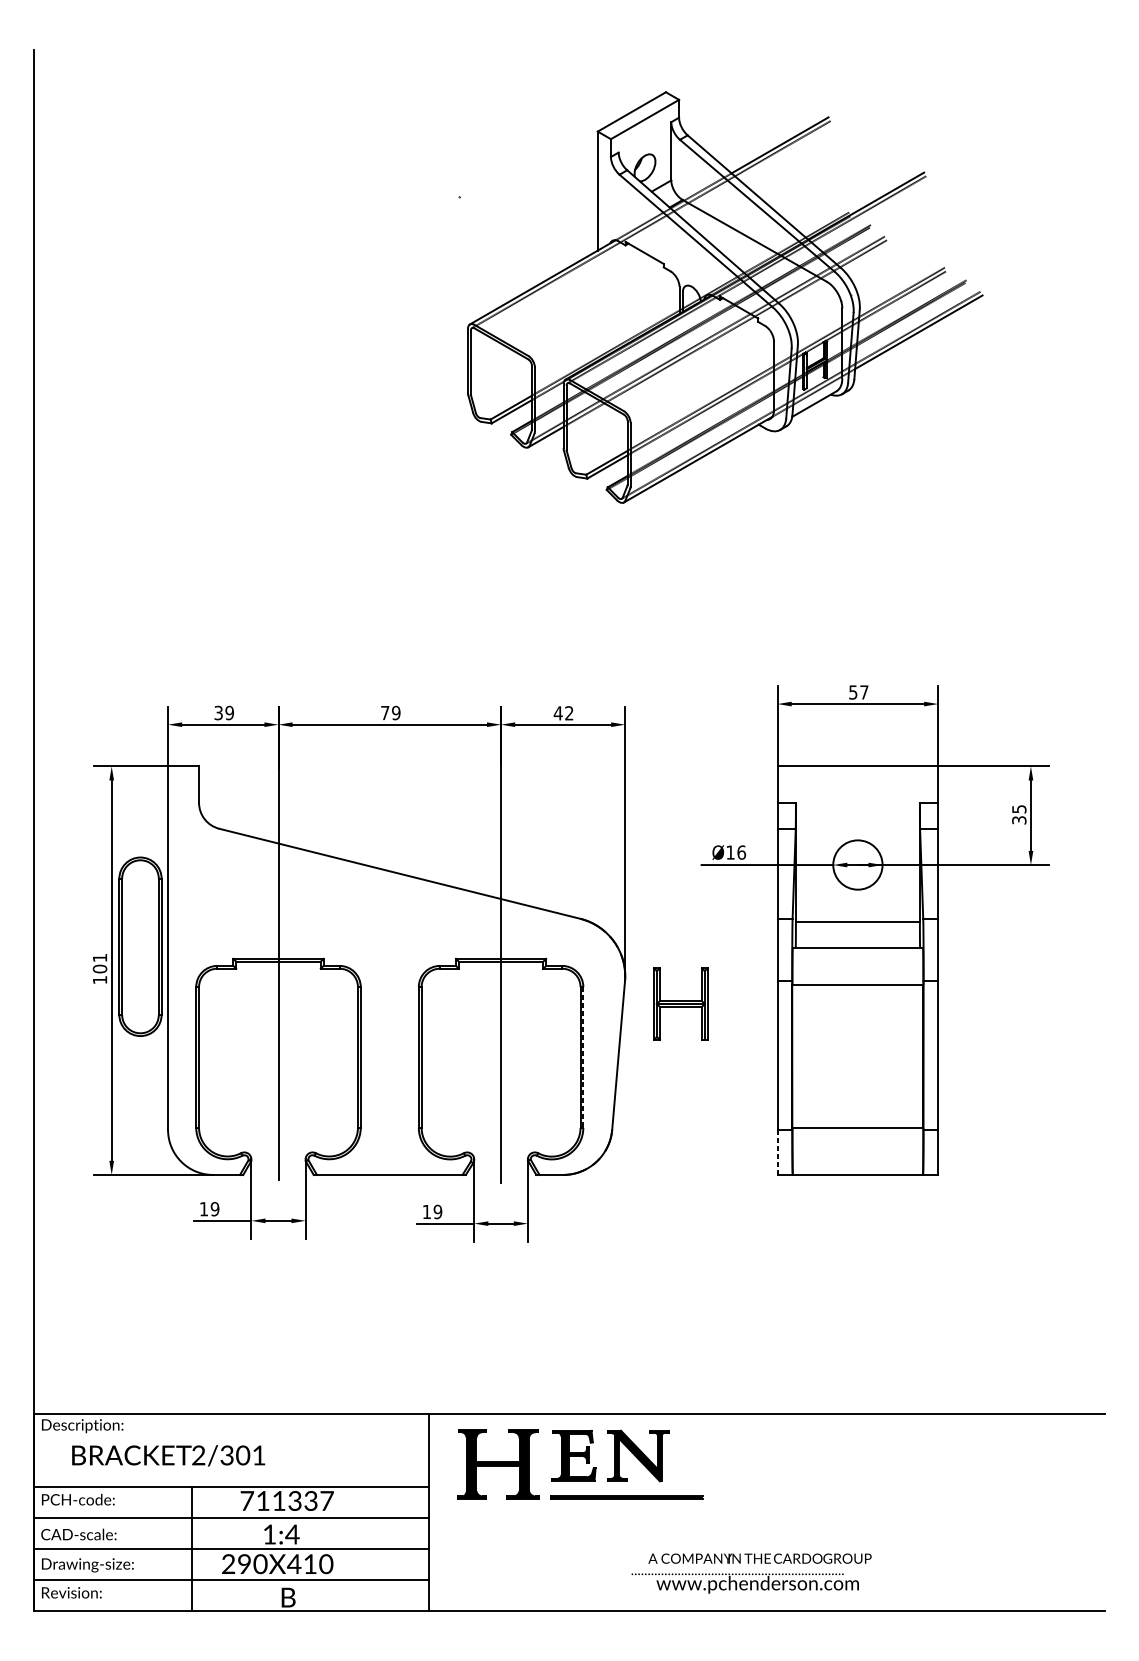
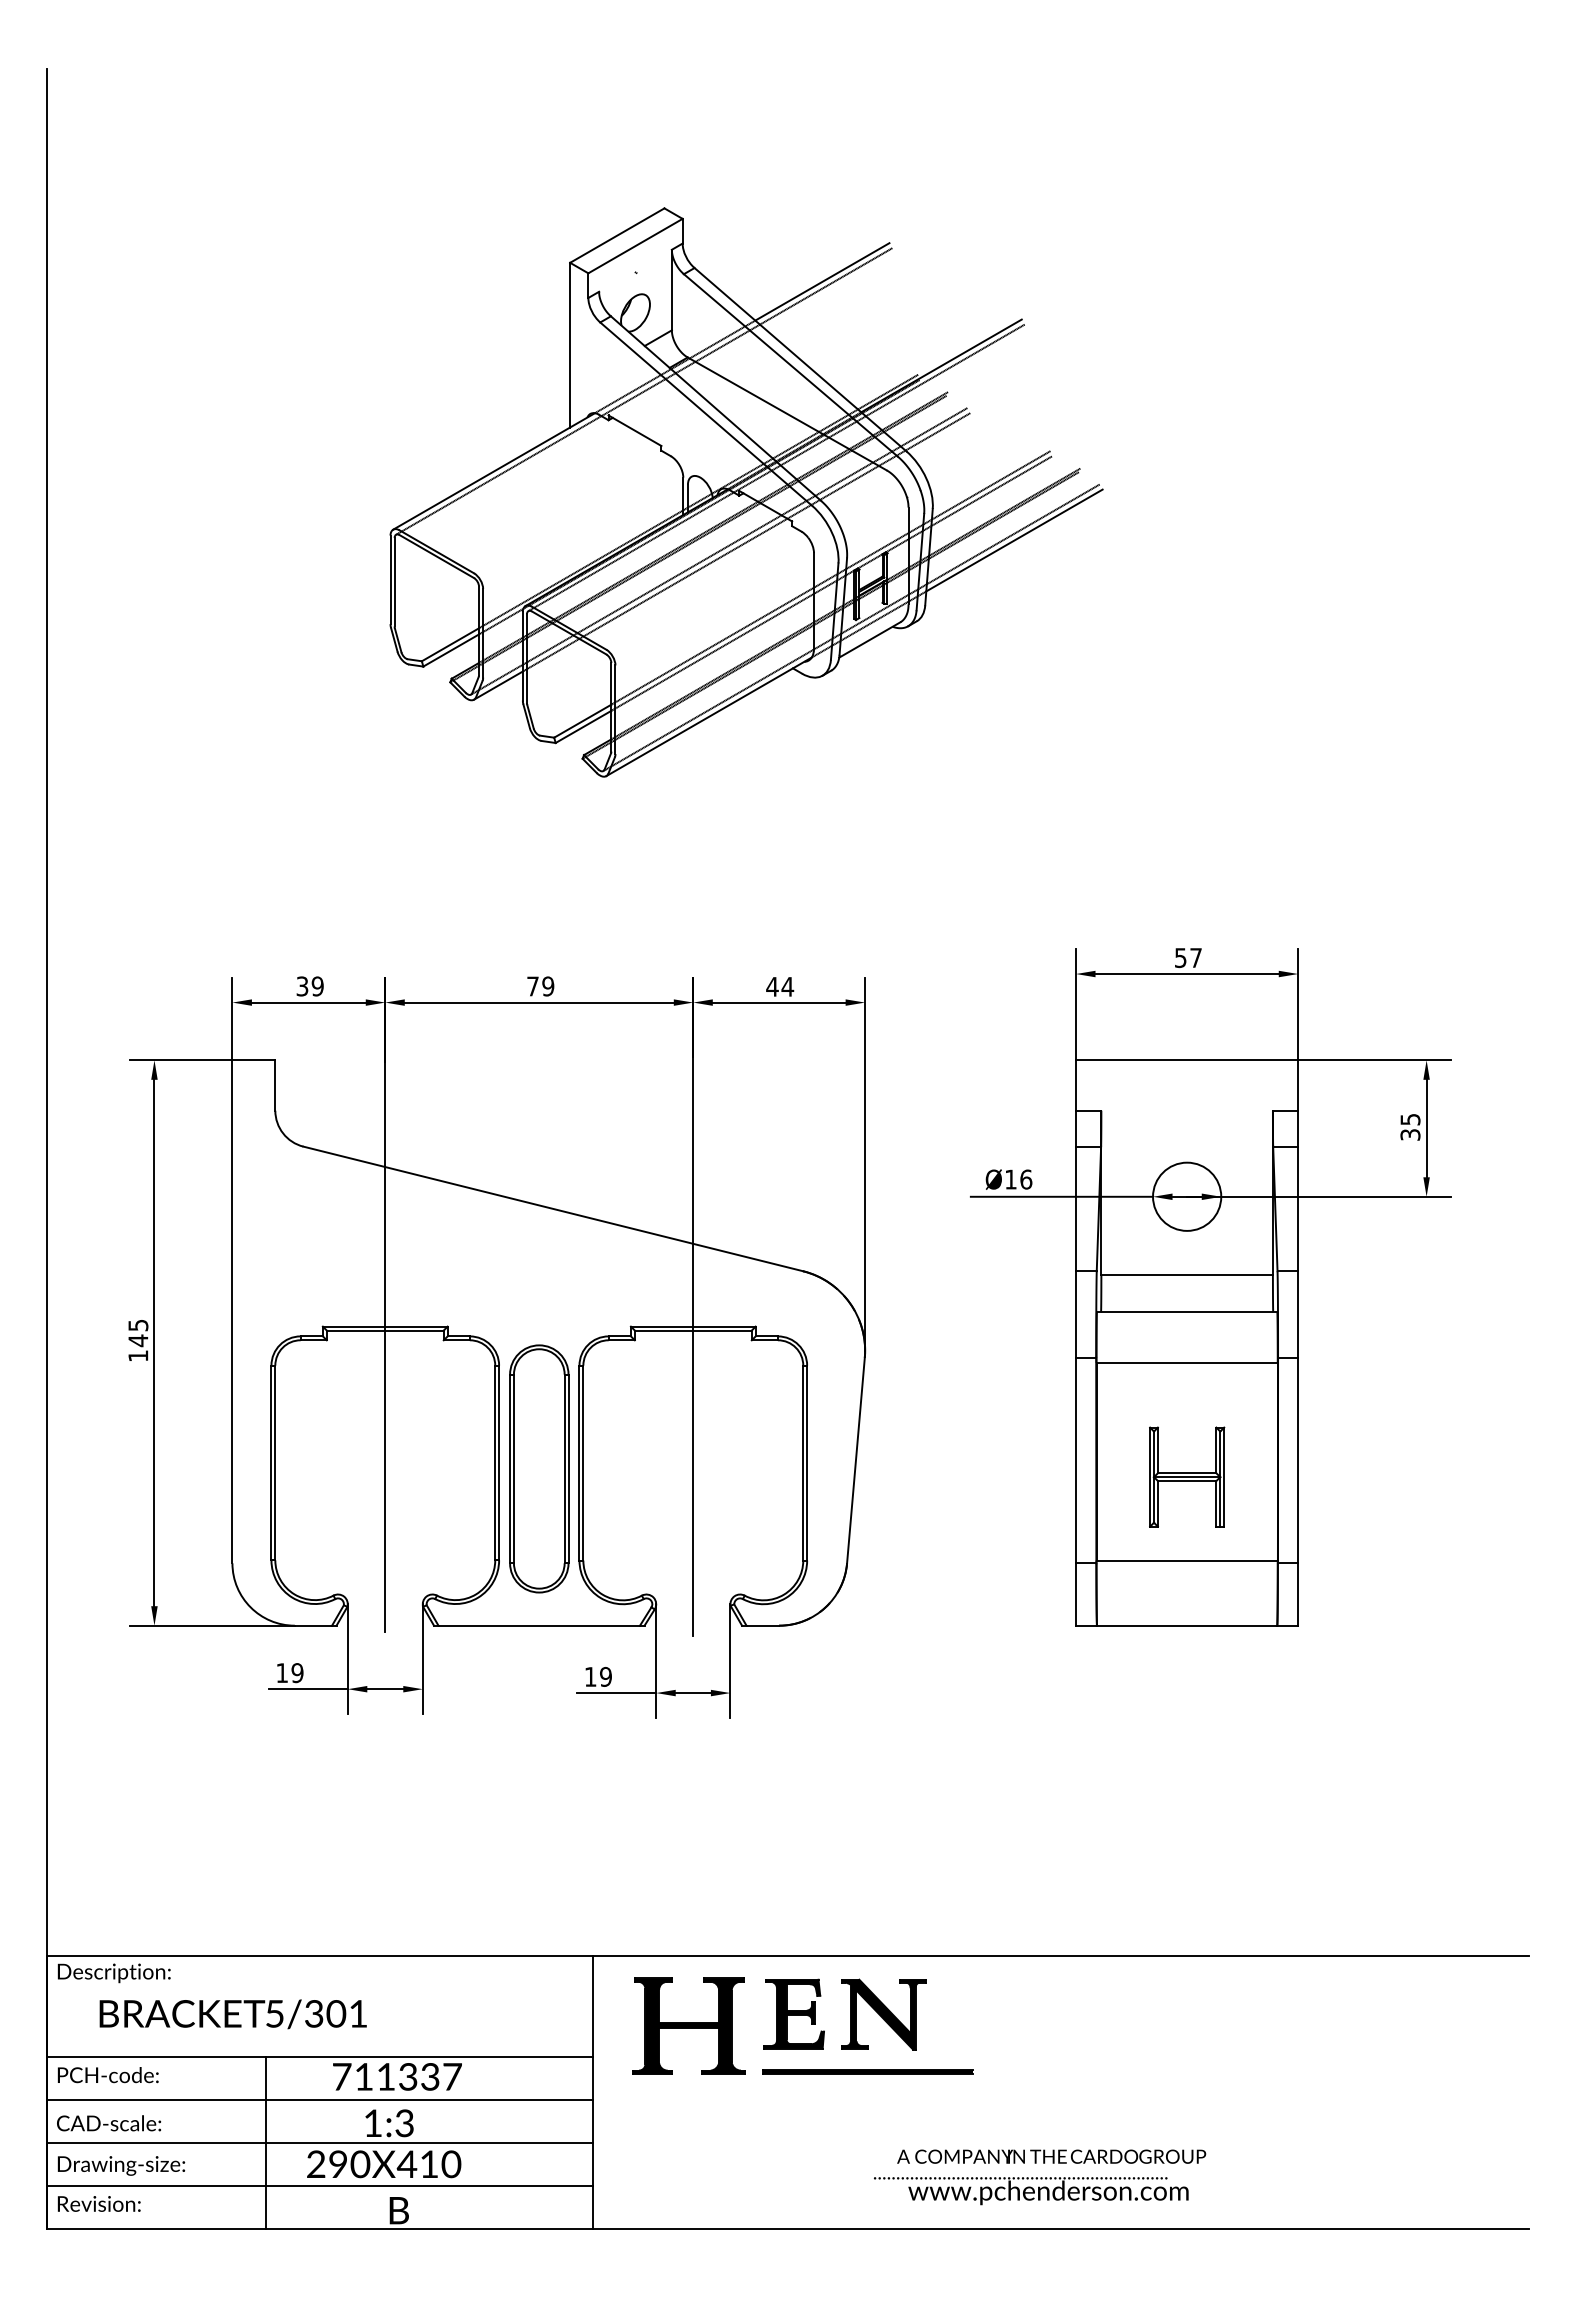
part: (725, 297) -> (746, 492), moved
text: (569, 713) -> (787, 986), 42 -> 44
part: (140, 946) -> (539, 1468), moved
text: (100, 963) -> (138, 1333), 101 -> 145
part: (681, 1003) -> (1187, 1476), moved
line: (583, 1057) -> (807, 1463), dashed -> solid
line: (777, 1153) -> (1076, 1595), dashed -> solid
text: (198, 1455) -> (274, 2013), 2/301 -> 5/301
text: (292, 1534) -> (404, 2123), 1:4 -> 1:3

